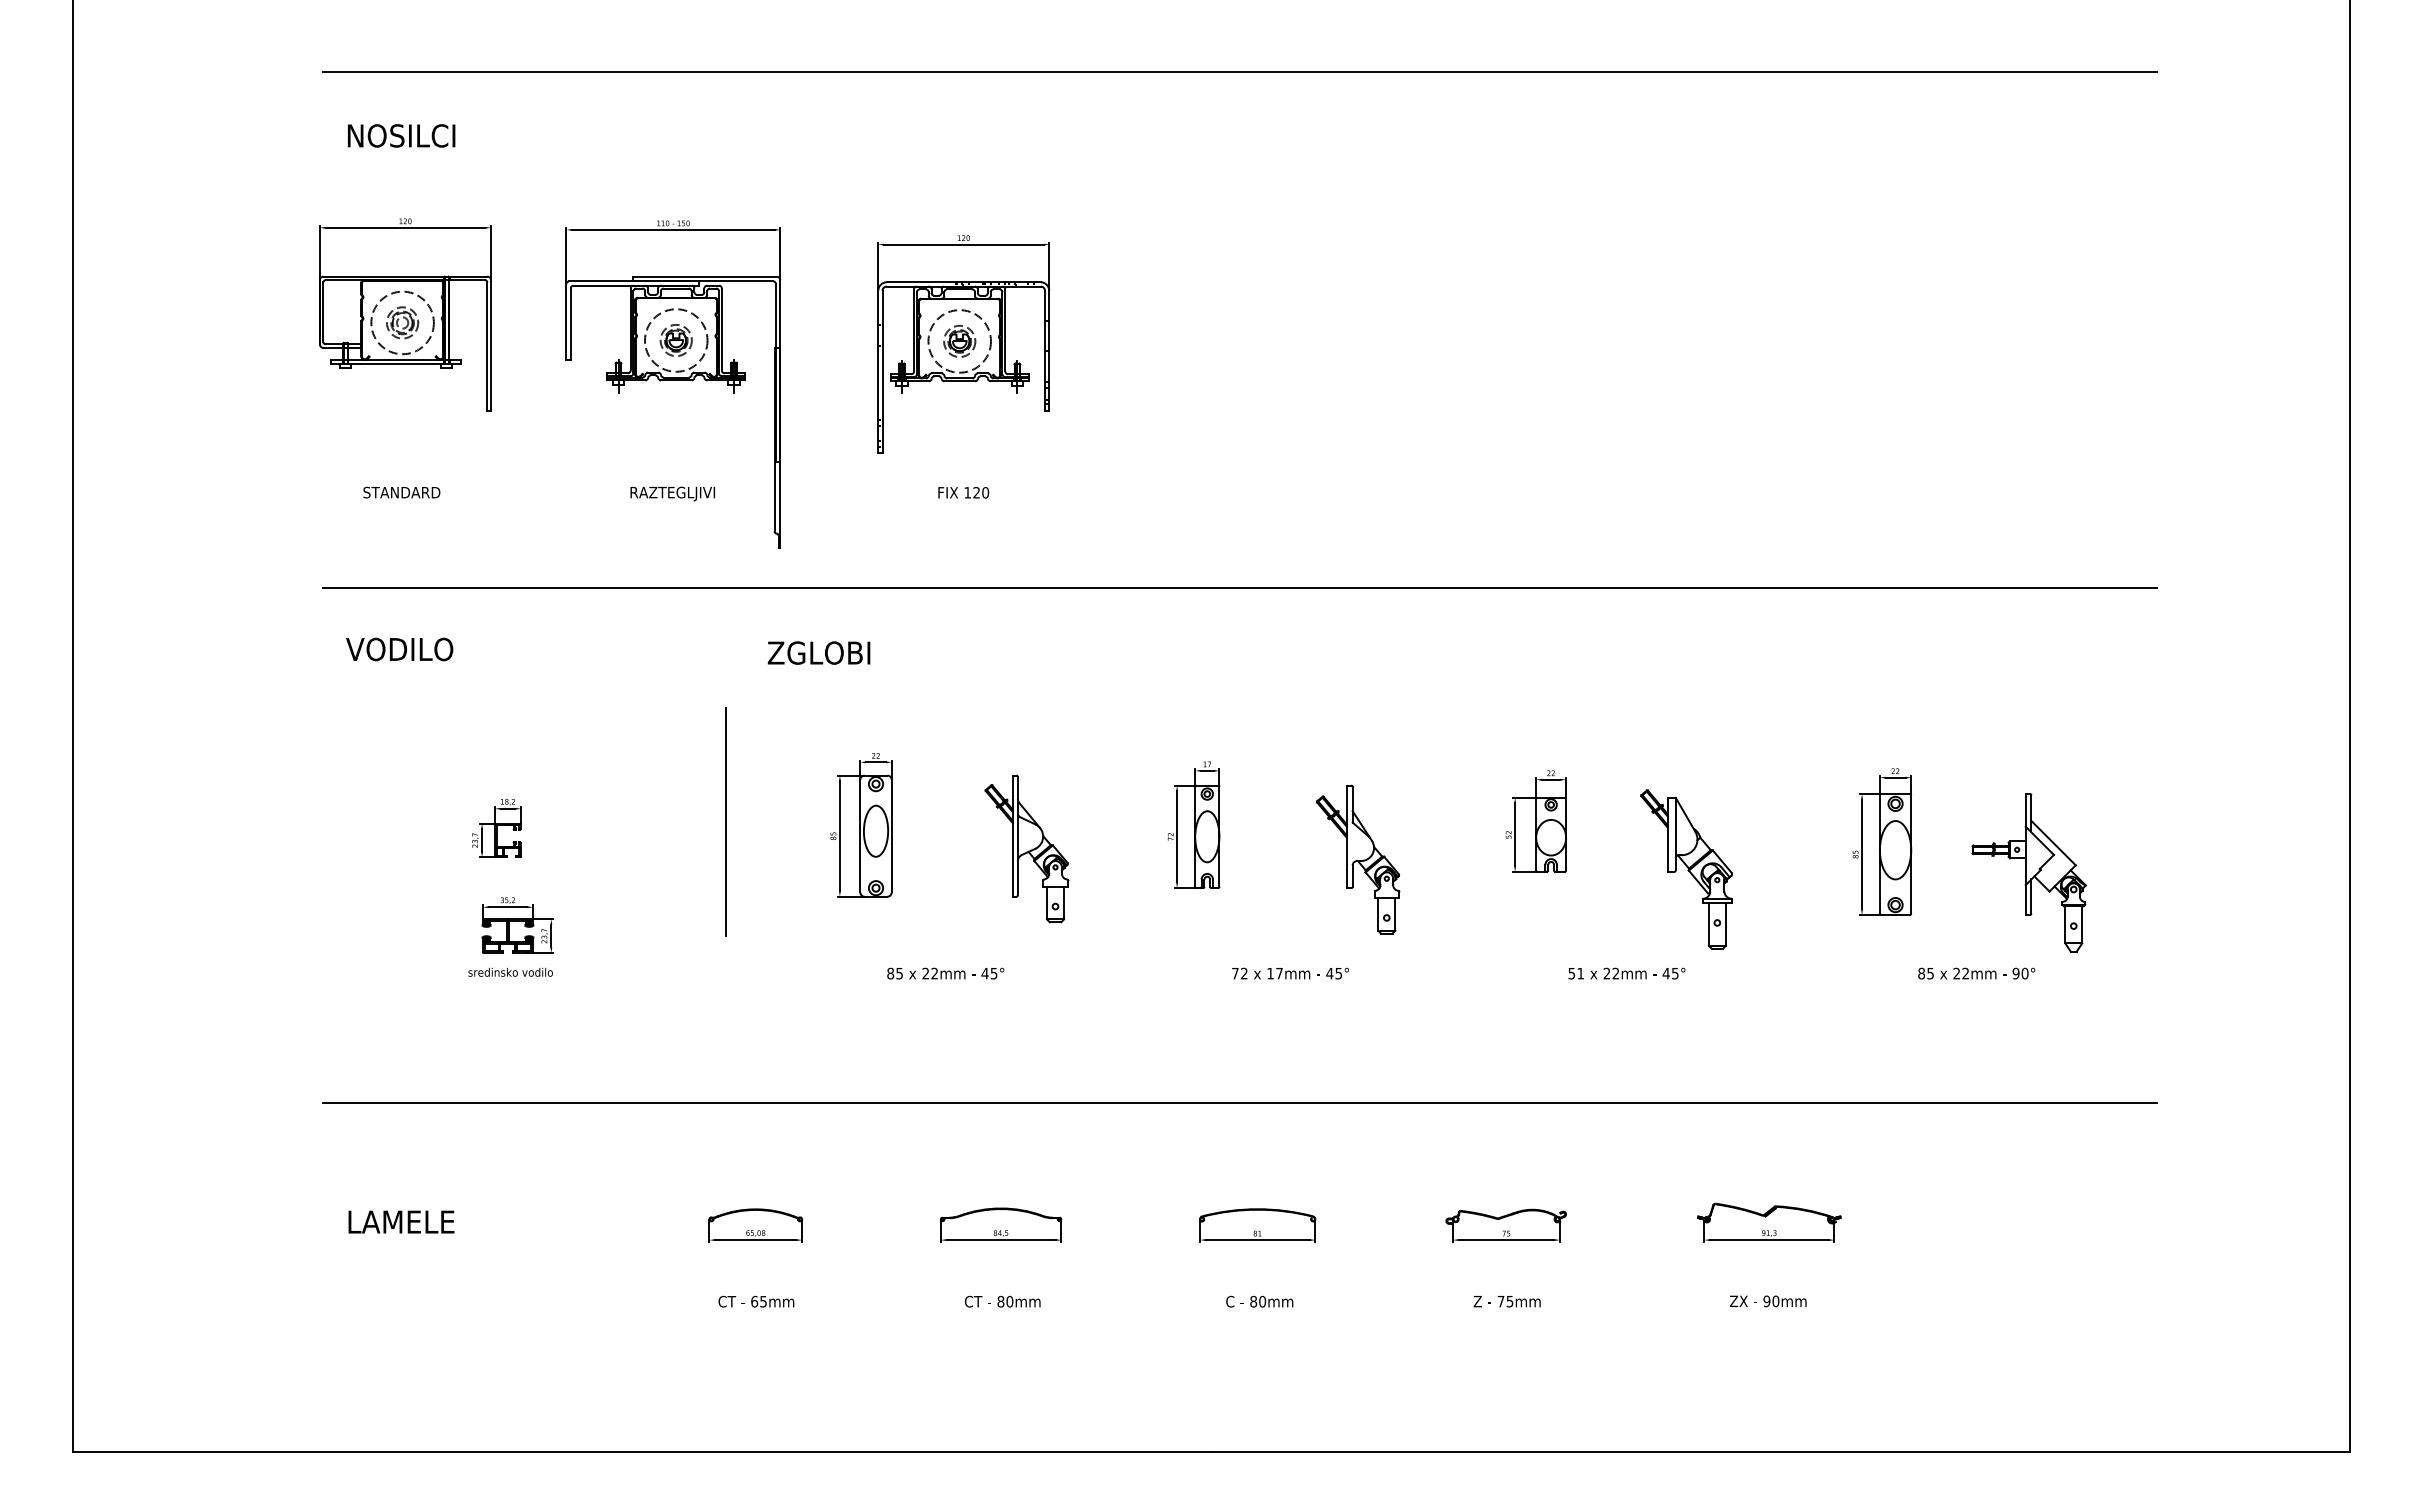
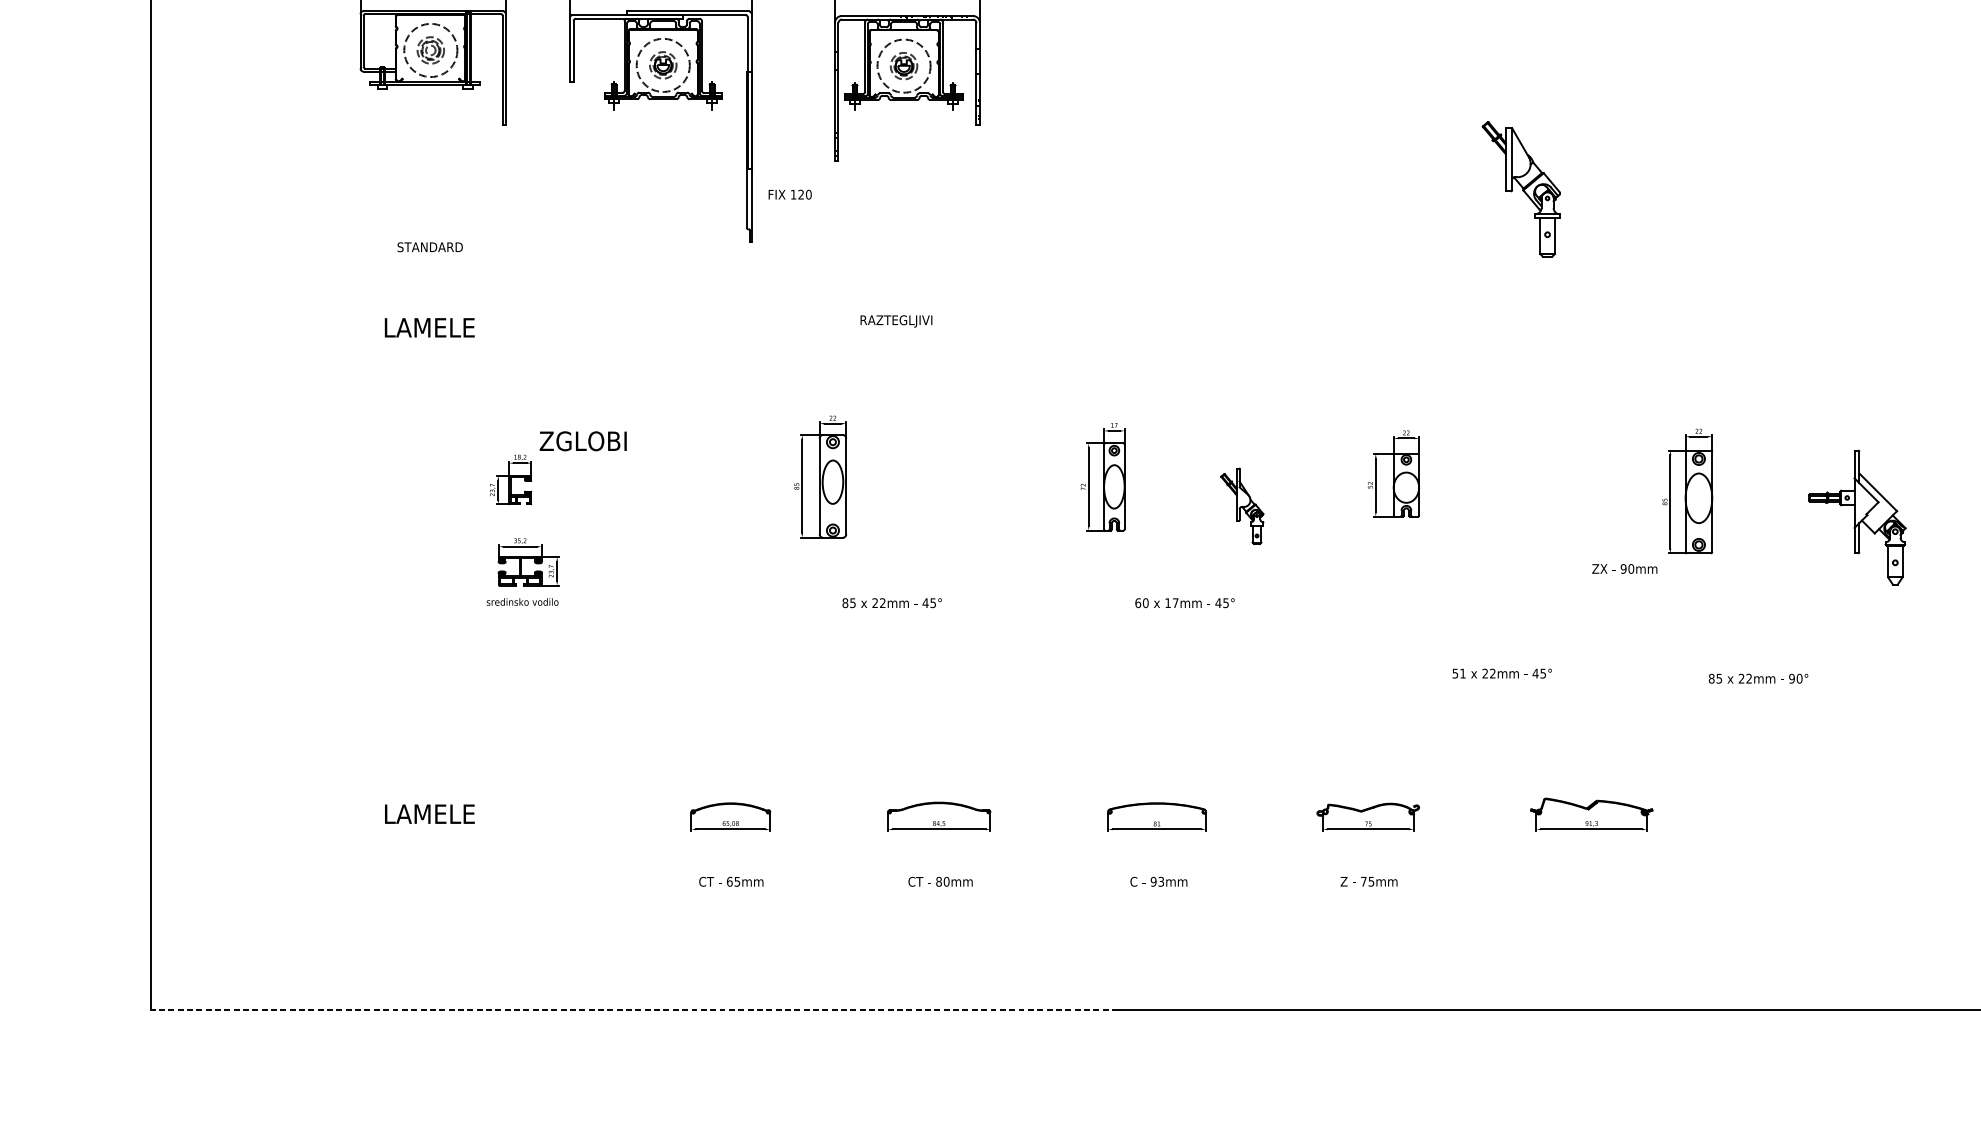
text: (401, 492) -> (429, 247), moved
text: (963, 492) -> (790, 194), moved
text: (672, 493) -> (896, 321), moved
line: (1239, 587) -> (1141, 275), removed
text: (400, 649) -> (429, 327), VODILO -> LAMELE
text: (818, 652) -> (582, 440), moved
line: (725, 822) -> (705, 474), removed
part: (1026, 848) -> (960, 496), removed
part: (1357, 859) -> (1241, 506), size x0.6
part: (1686, 869) -> (1521, 189), moved
part: (2028, 872) -> (1856, 517), moved
text: (1239, 973) -> (1141, 603), 72 -> 60
text: (1626, 973) -> (1501, 673), moved
text: (1976, 973) -> (1758, 678), moved
line: (1239, 1103) -> (1141, 713), removed
text: (1258, 1301) -> (1157, 881), 80mm -> 93mm
text: (1767, 1301) -> (1624, 569), moved
line: (641, 1452) -> (633, 1009), solid -> dashed

